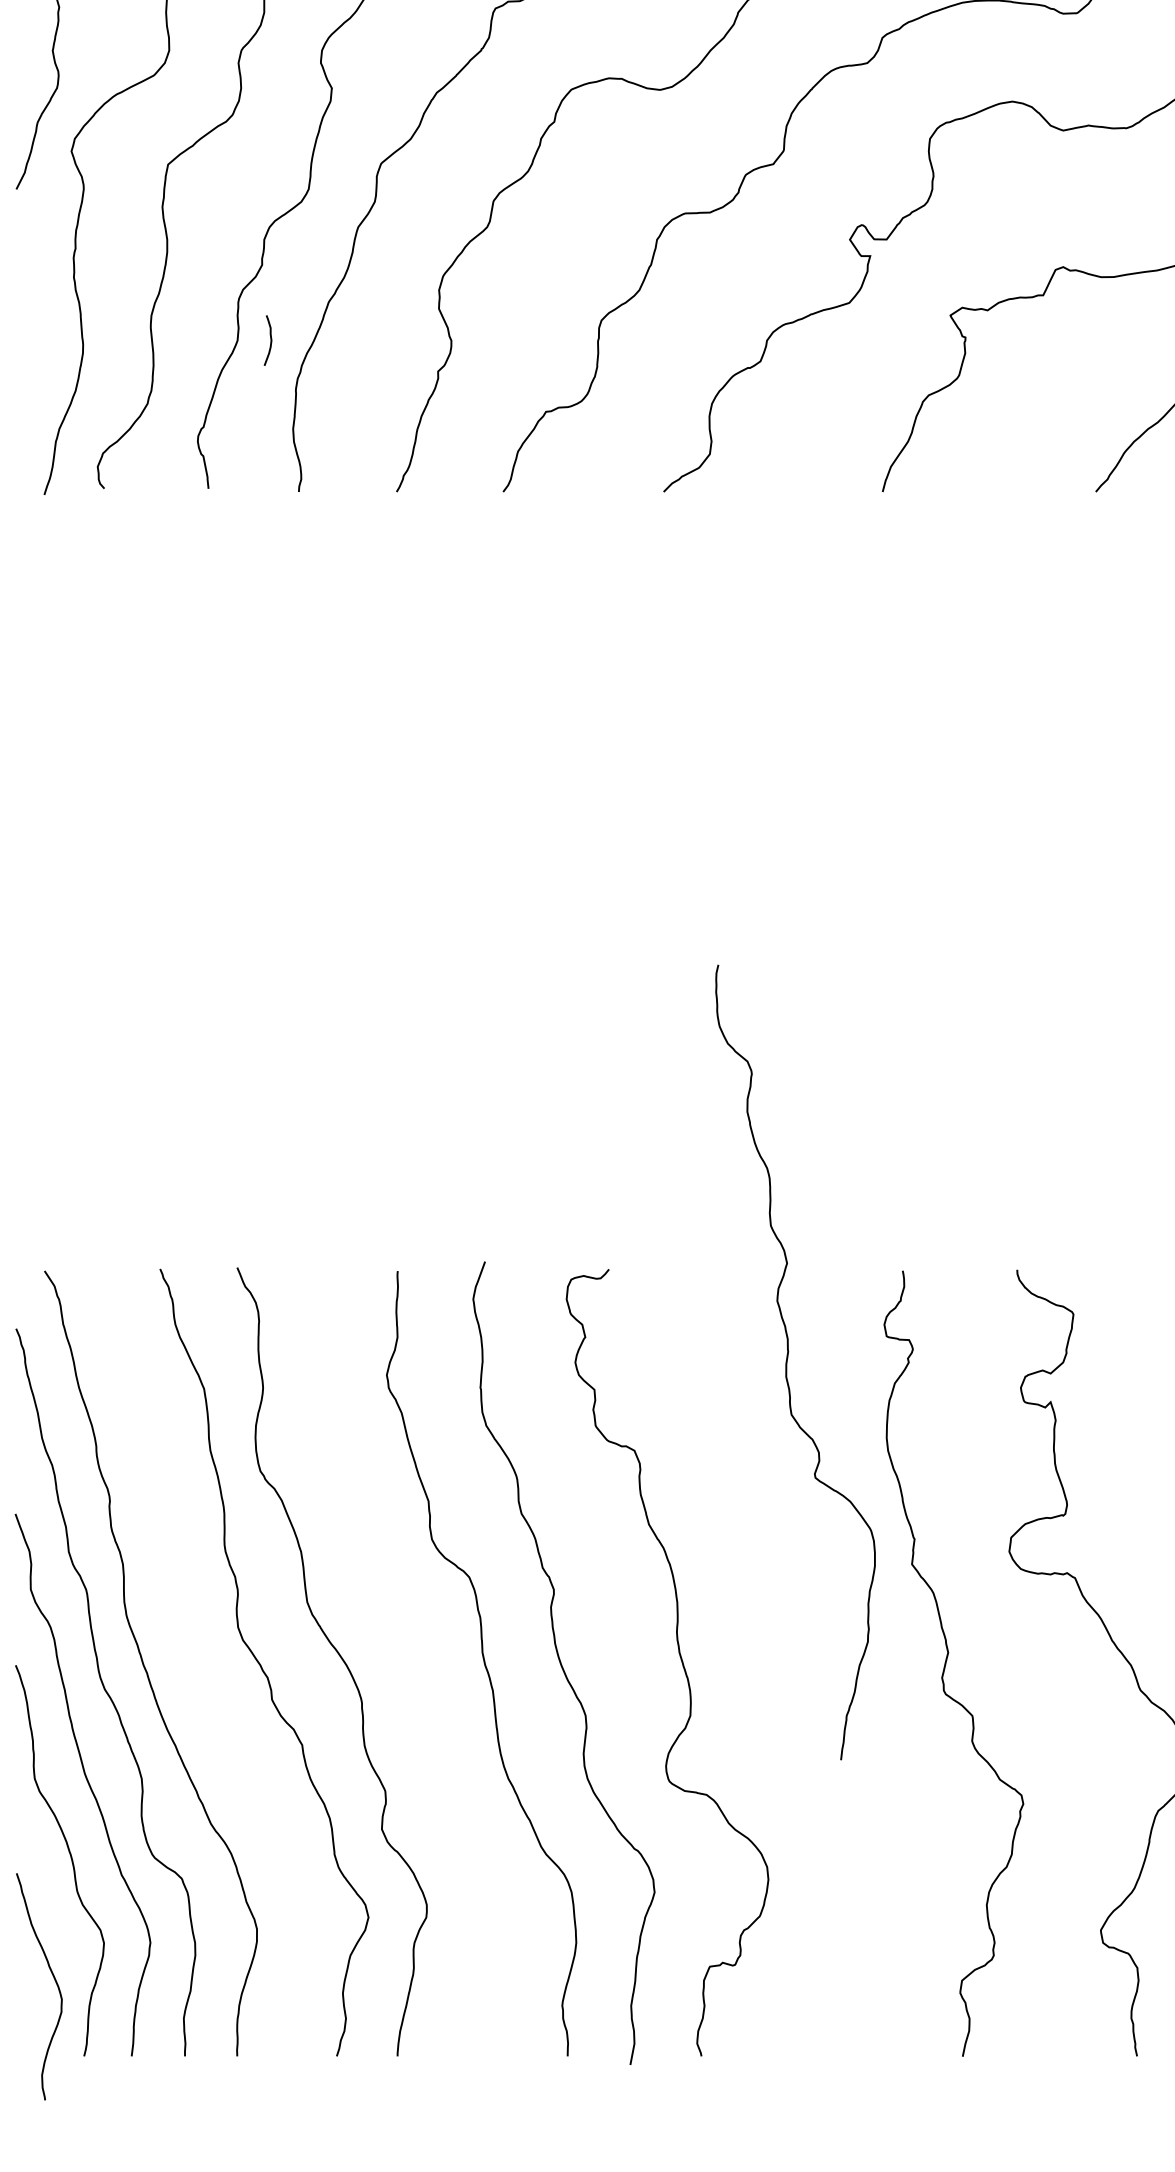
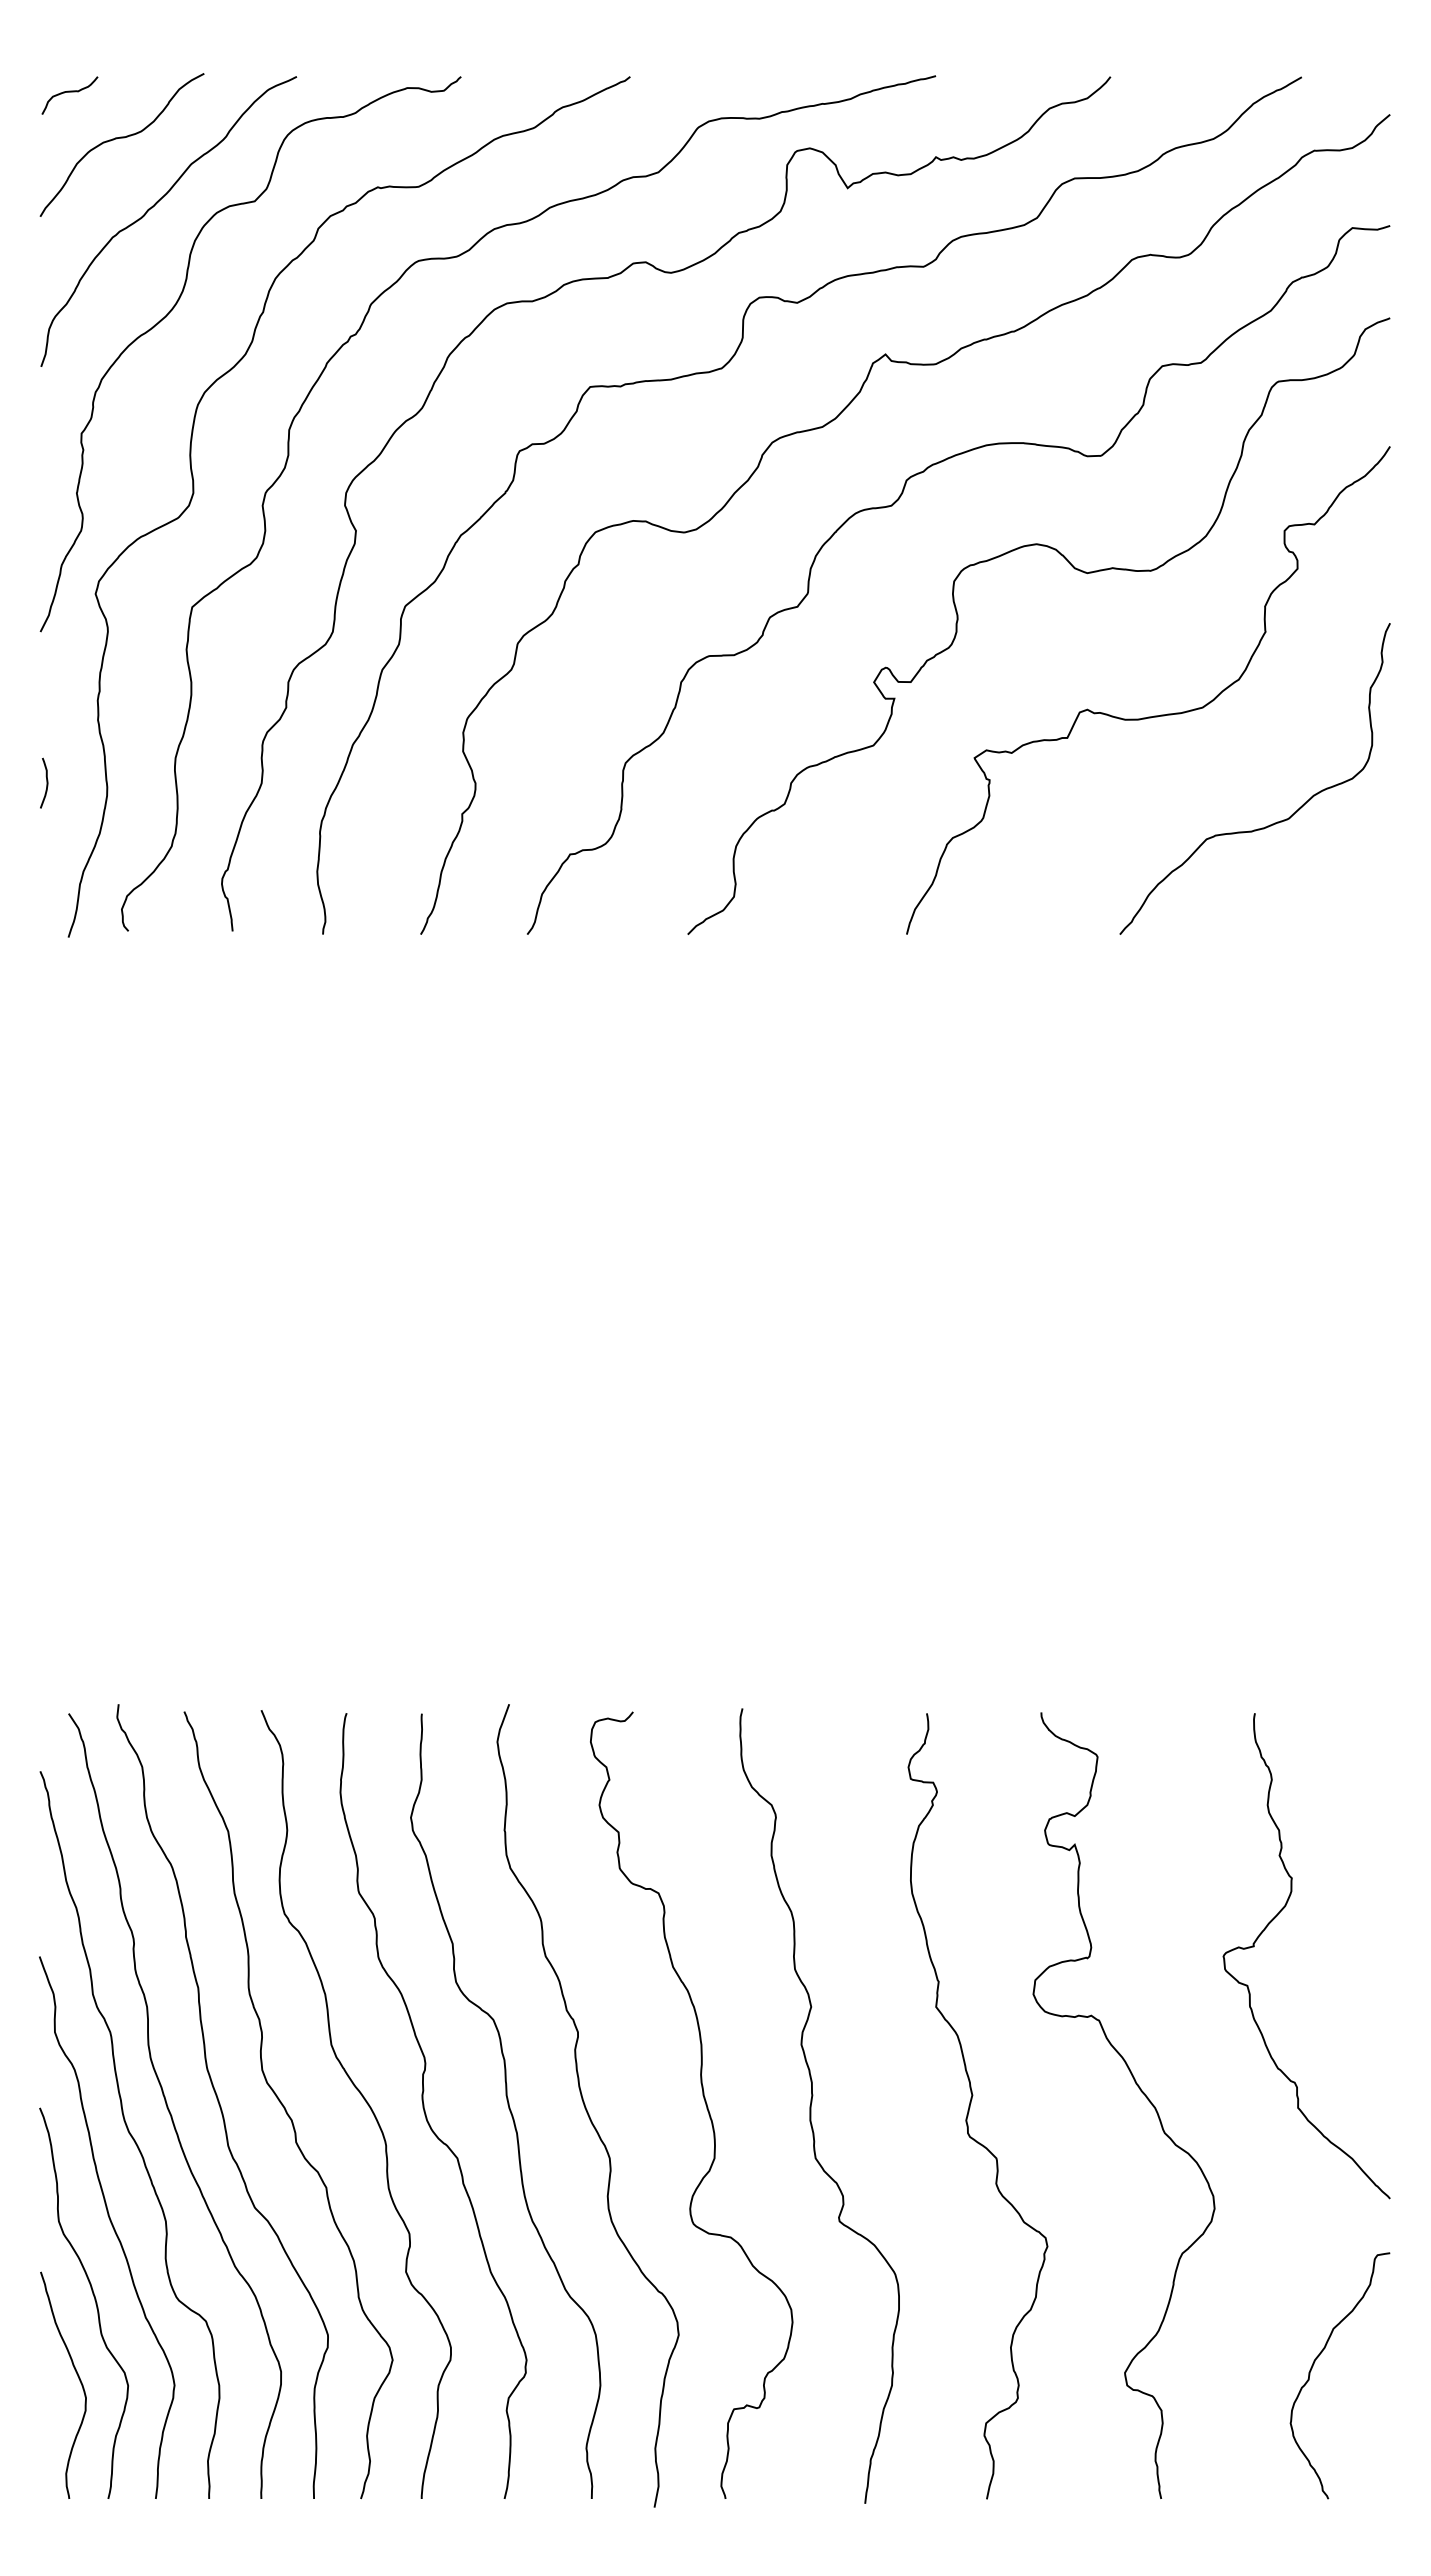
curve: (270, 339) -> (46, 782), moved
curve: (788, 1358) -> (812, 2102), moved
curve: (196, 1660) -> (220, 2103), added
curve: (400, 1662) -> (424, 2105), added
curve: (53, 1977) -> (77, 2376), moved

